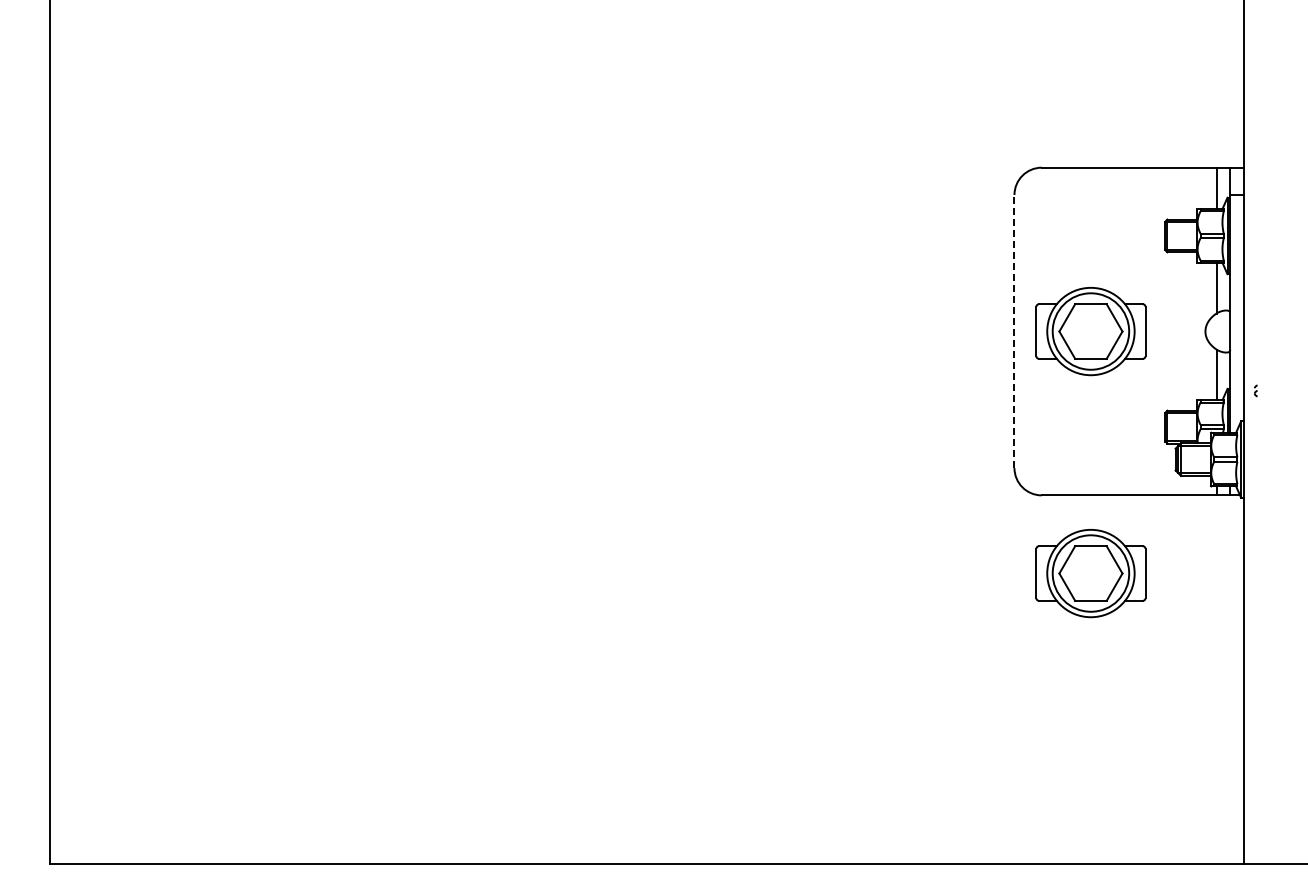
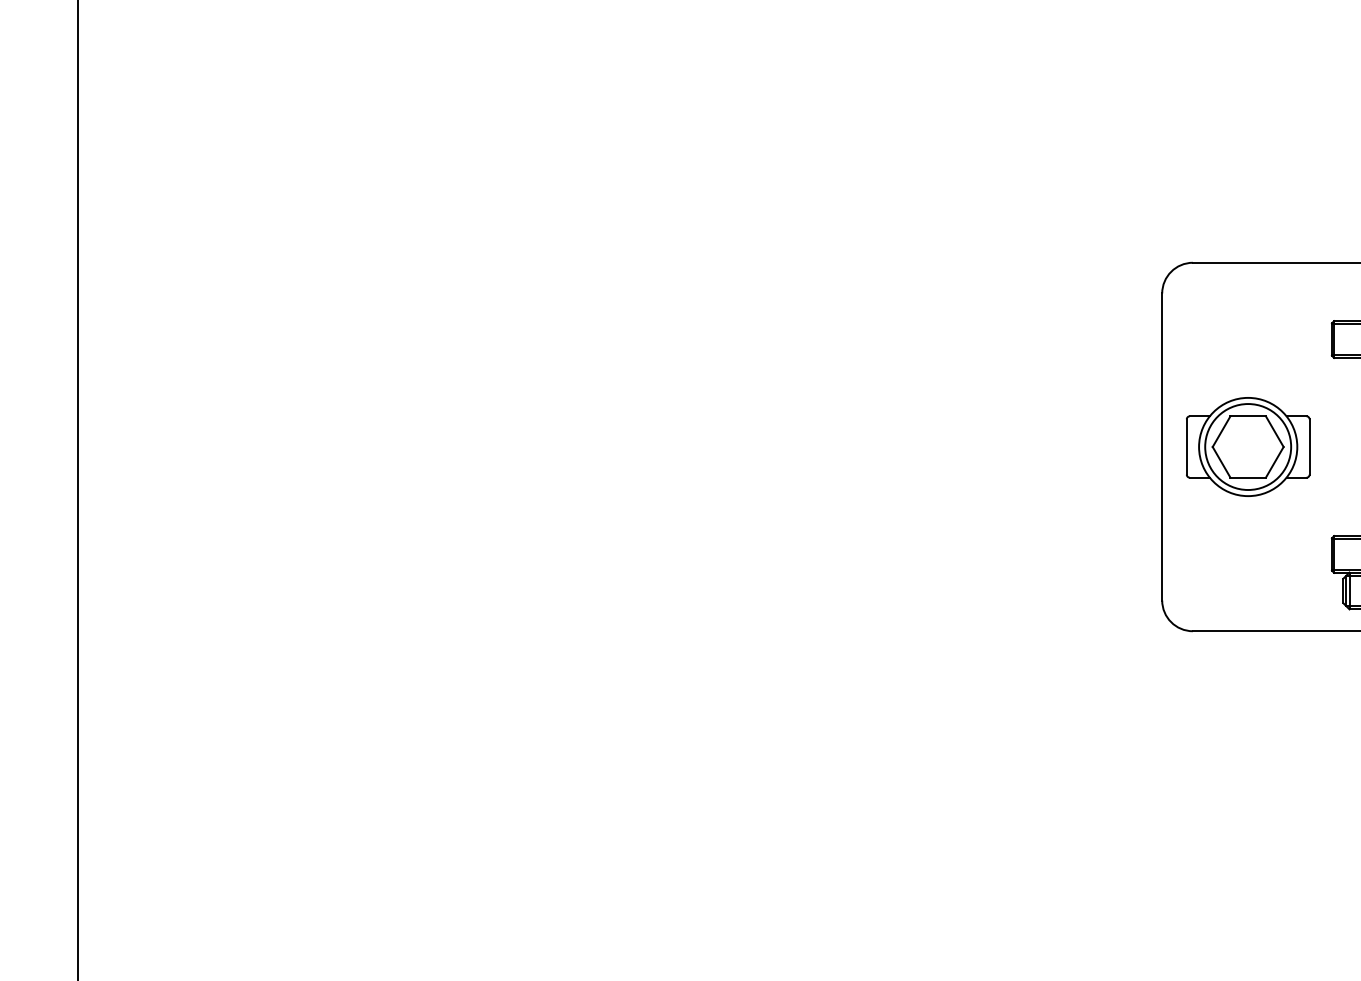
line: (1014, 331) -> (1162, 446), dashed -> solid
part: (1090, 573) -> (1247, 719), removed

